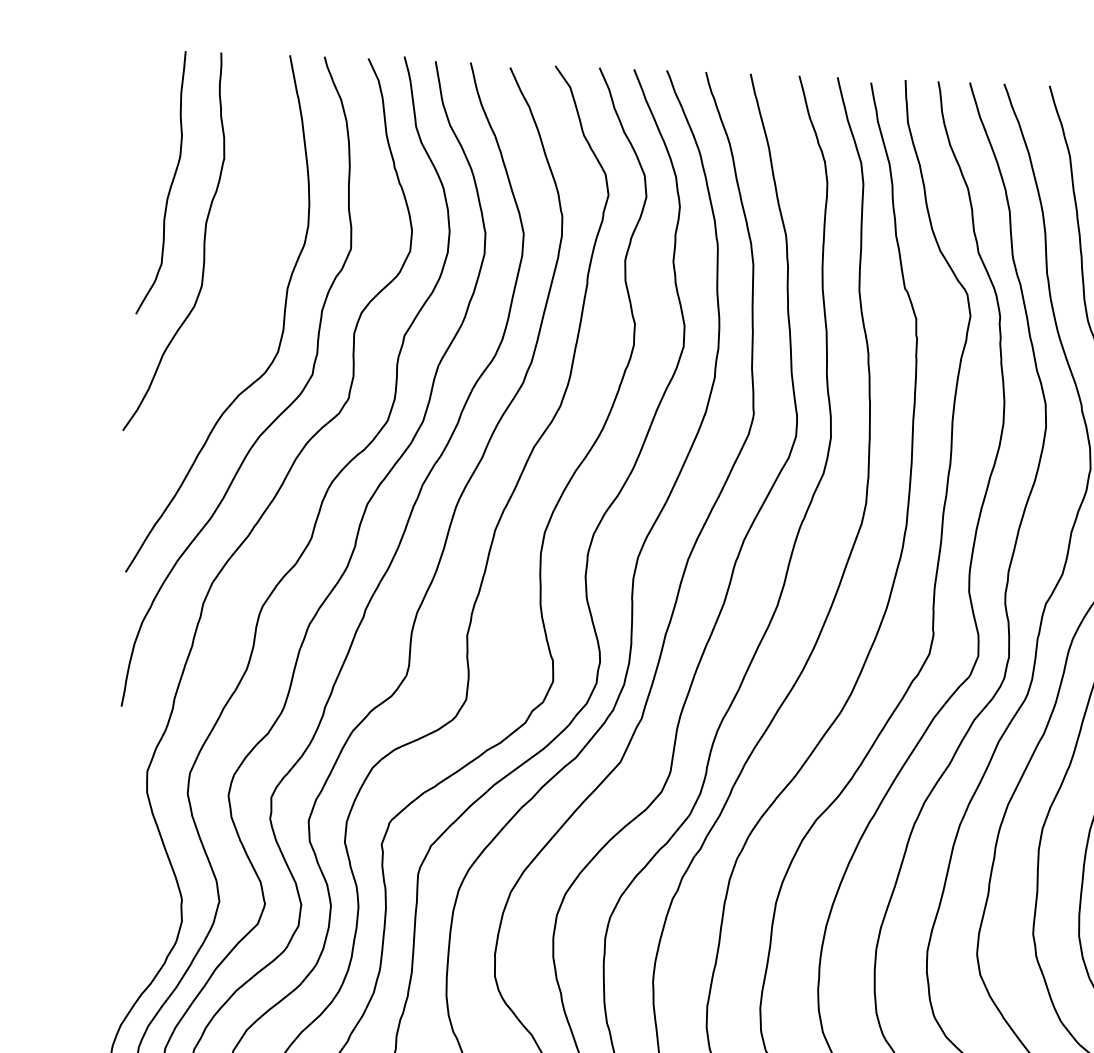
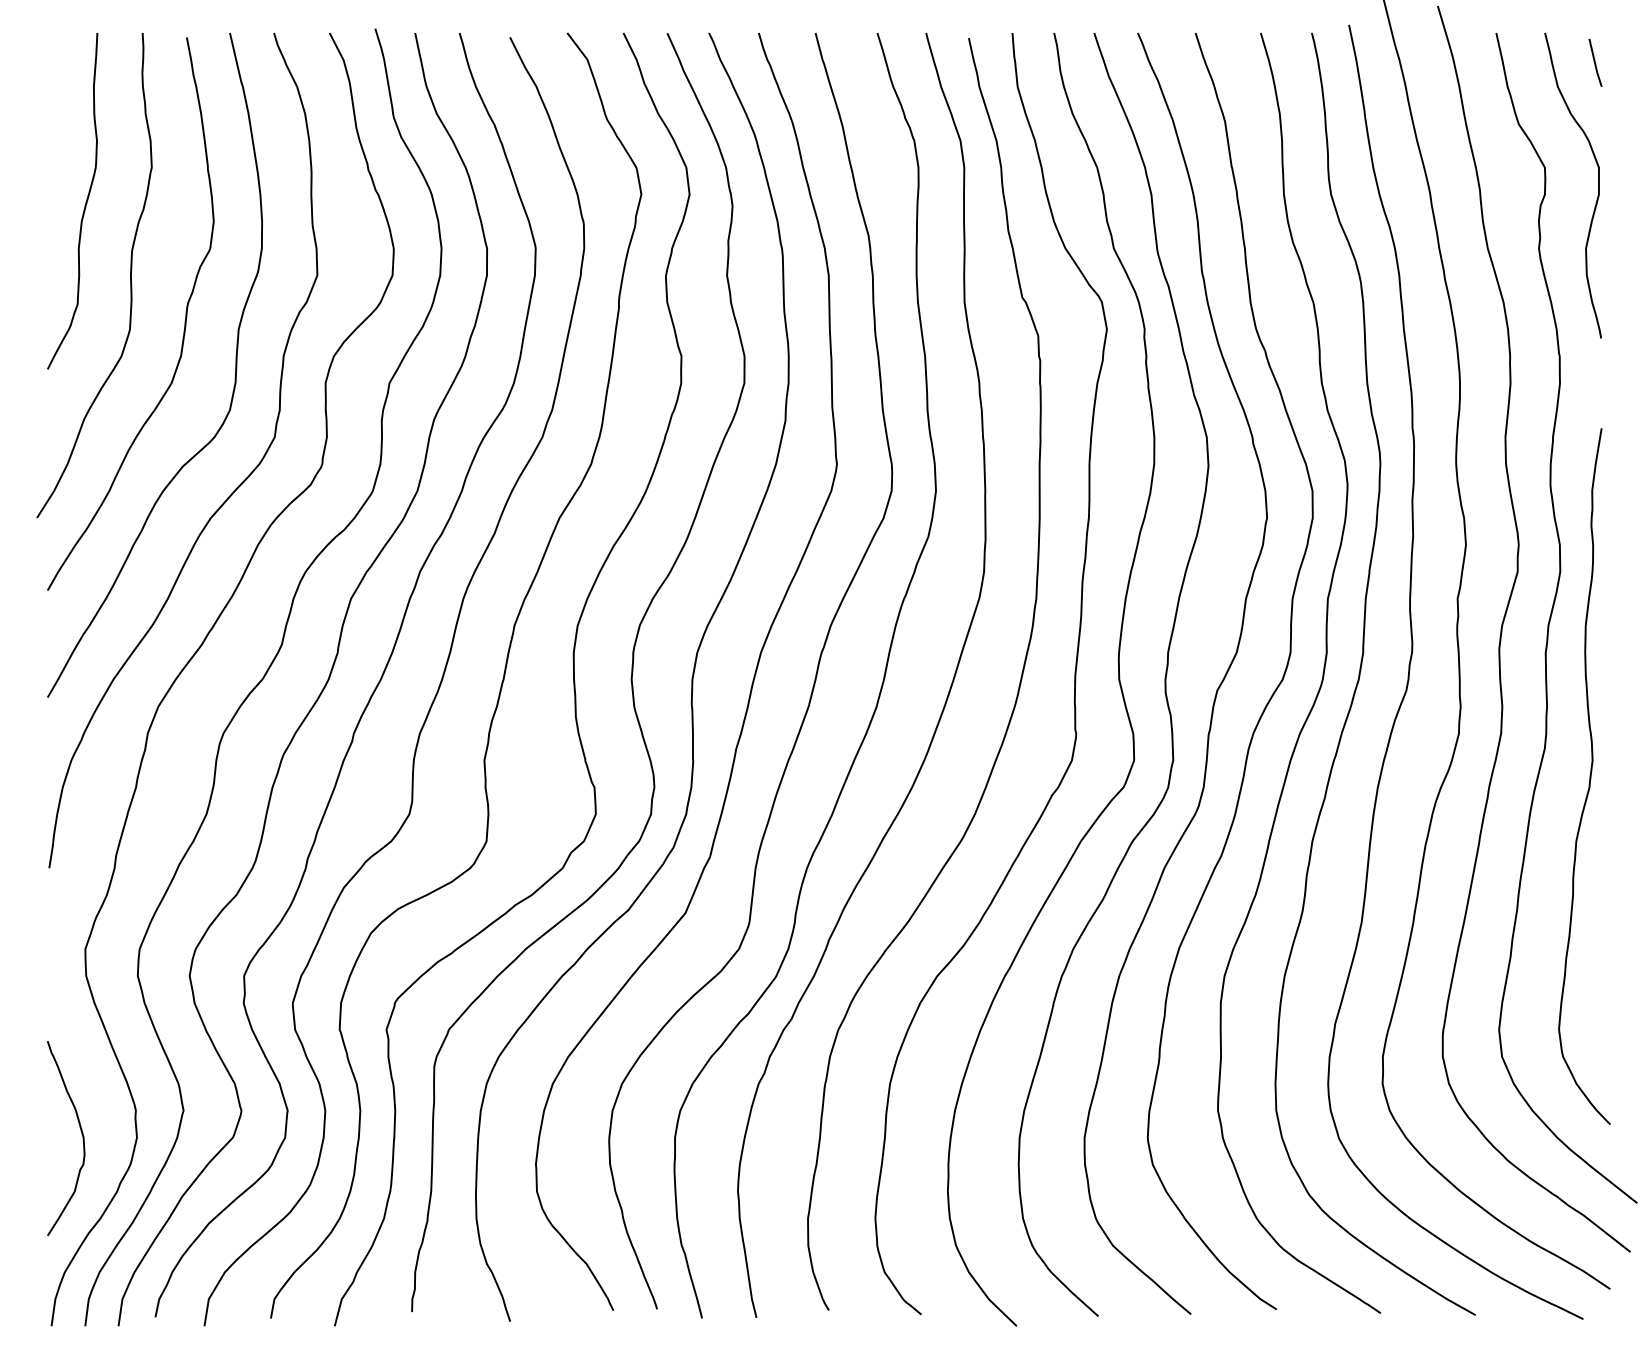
curve: (245, 280) -> (184, 321), added
curve: (138, 917) -> (81, 1134), added

